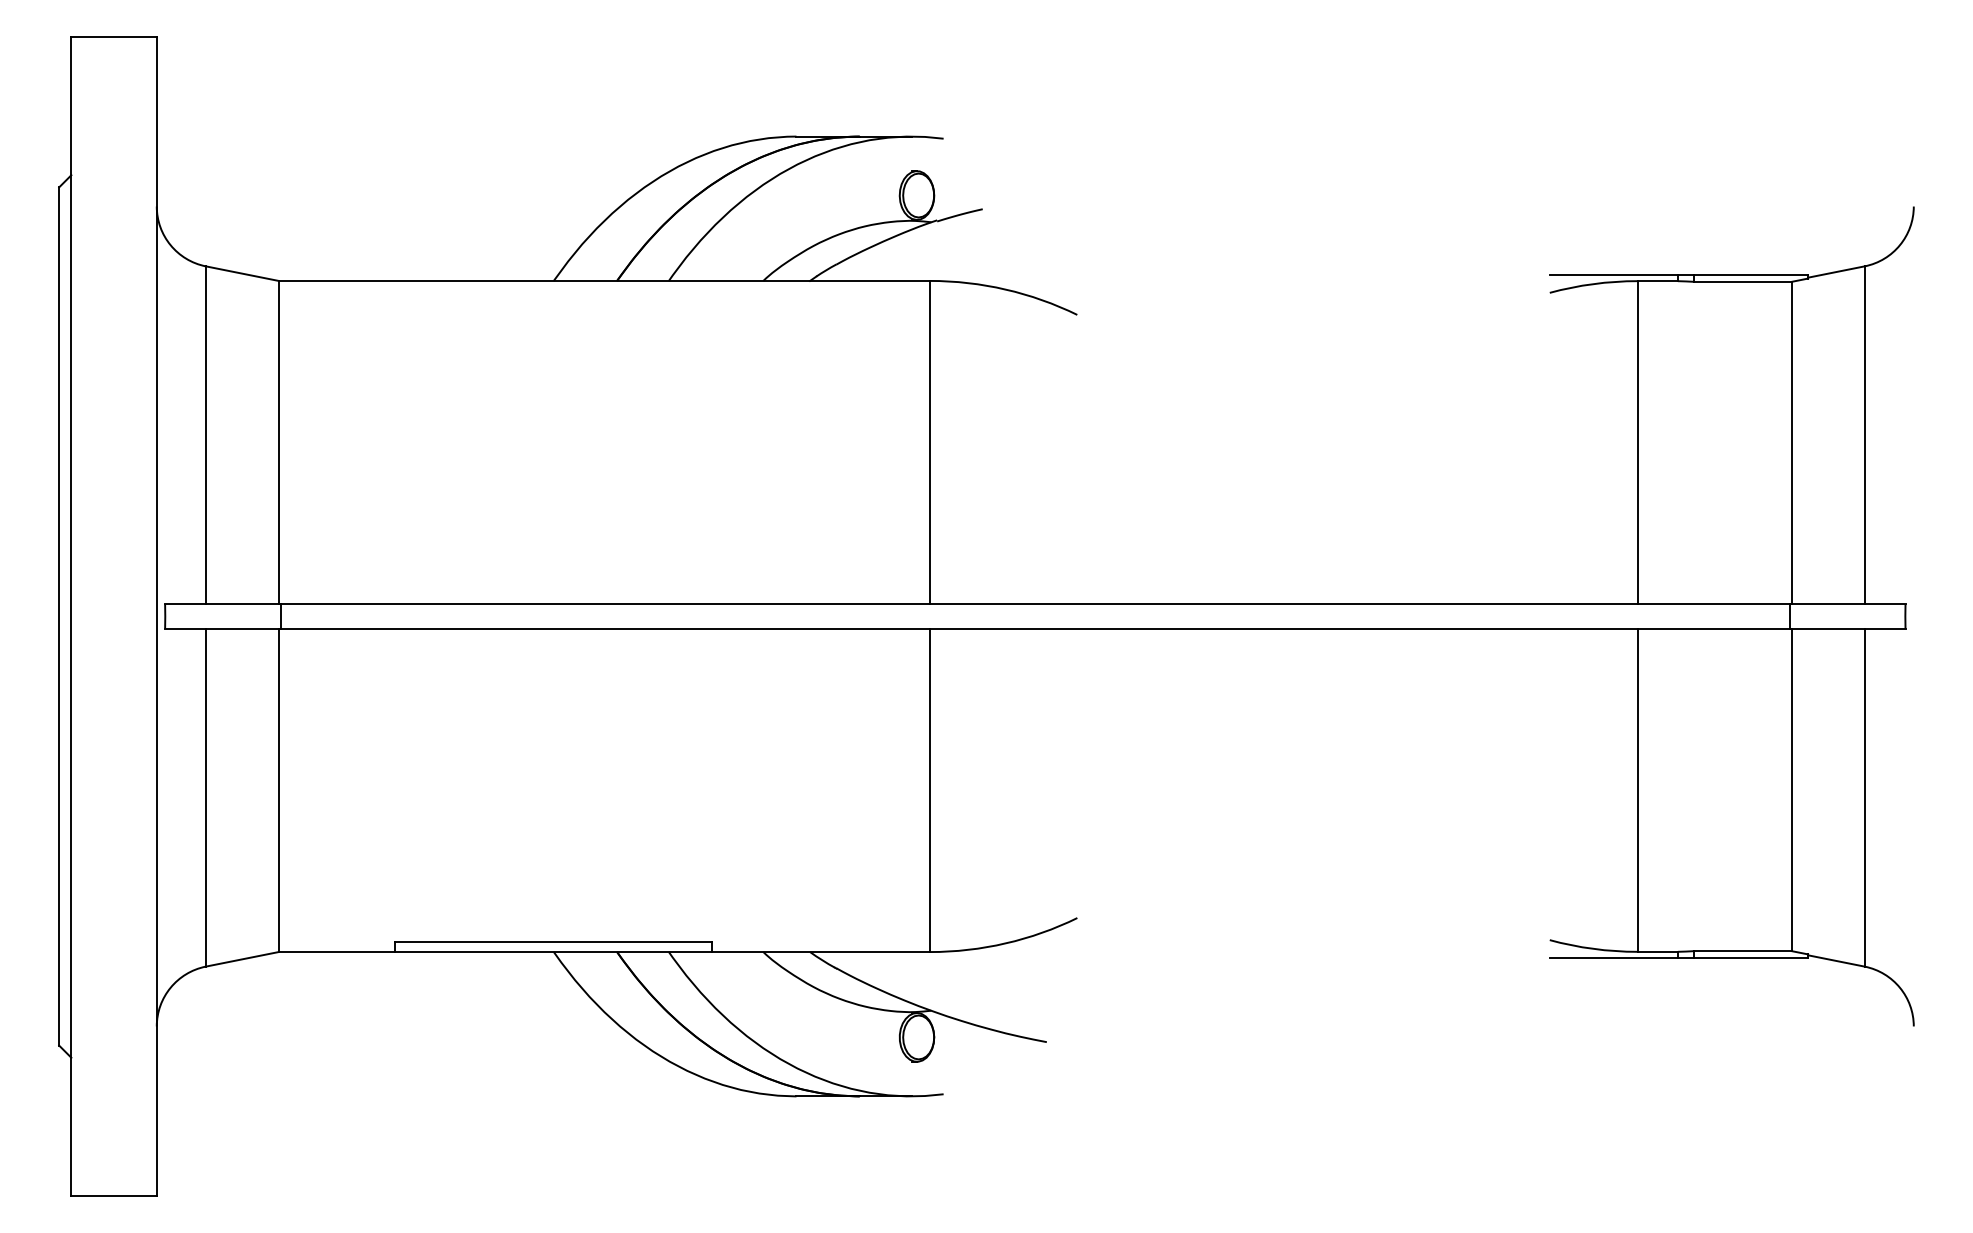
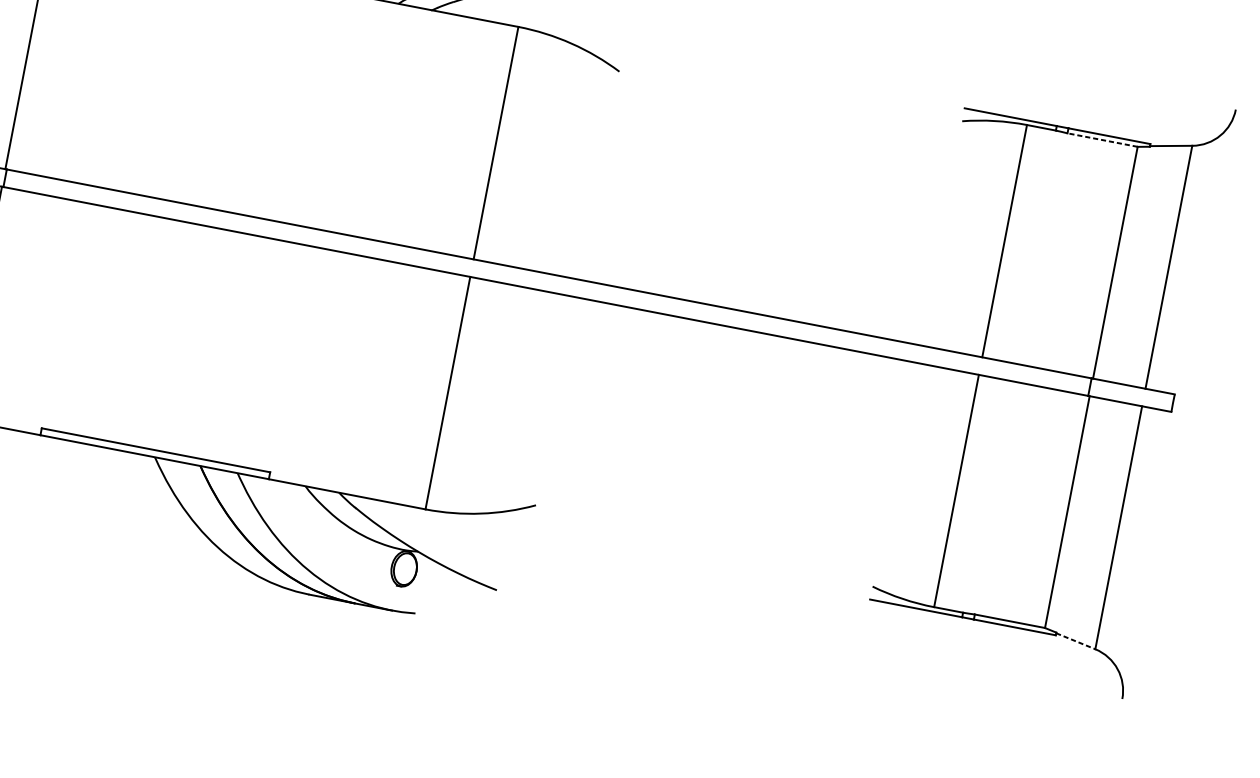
line: (1742, 281) -> (1102, 139), solid -> dashed
line: (1836, 960) -> (1075, 640), solid -> dashed

